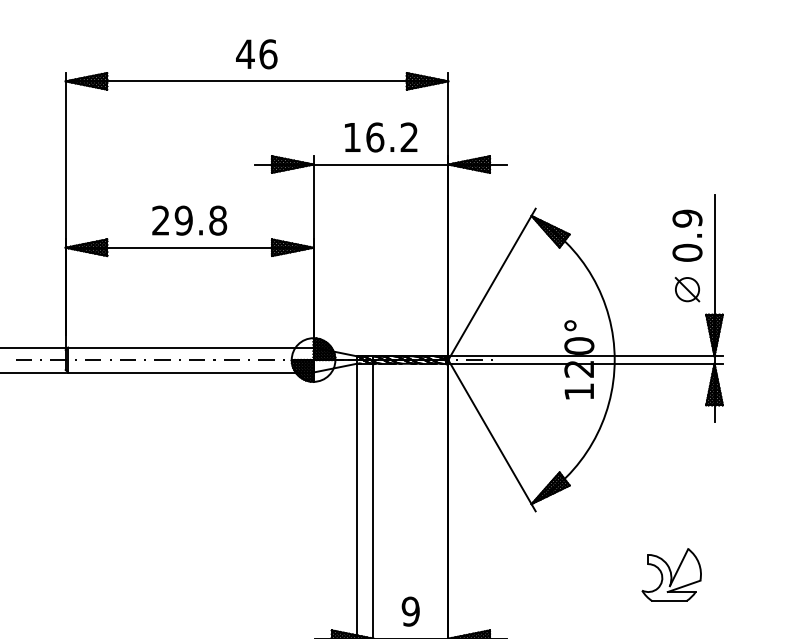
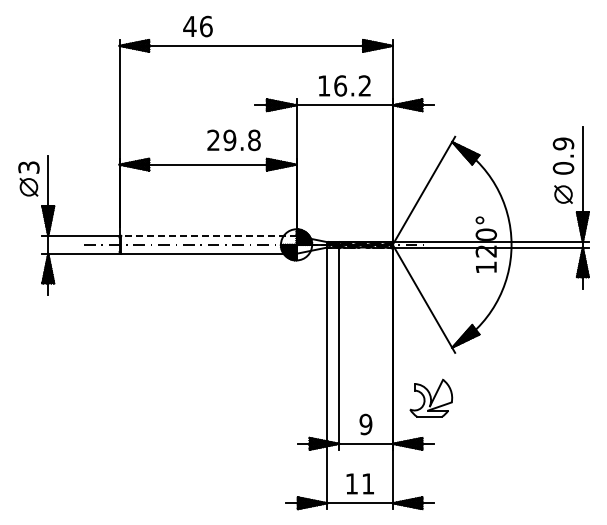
text: (256, 54) -> (197, 26), moved
text: (188, 220) -> (233, 140), moved
line: (190, 346) -> (208, 235), solid -> dashed
part: (672, 573) -> (431, 397), moved

